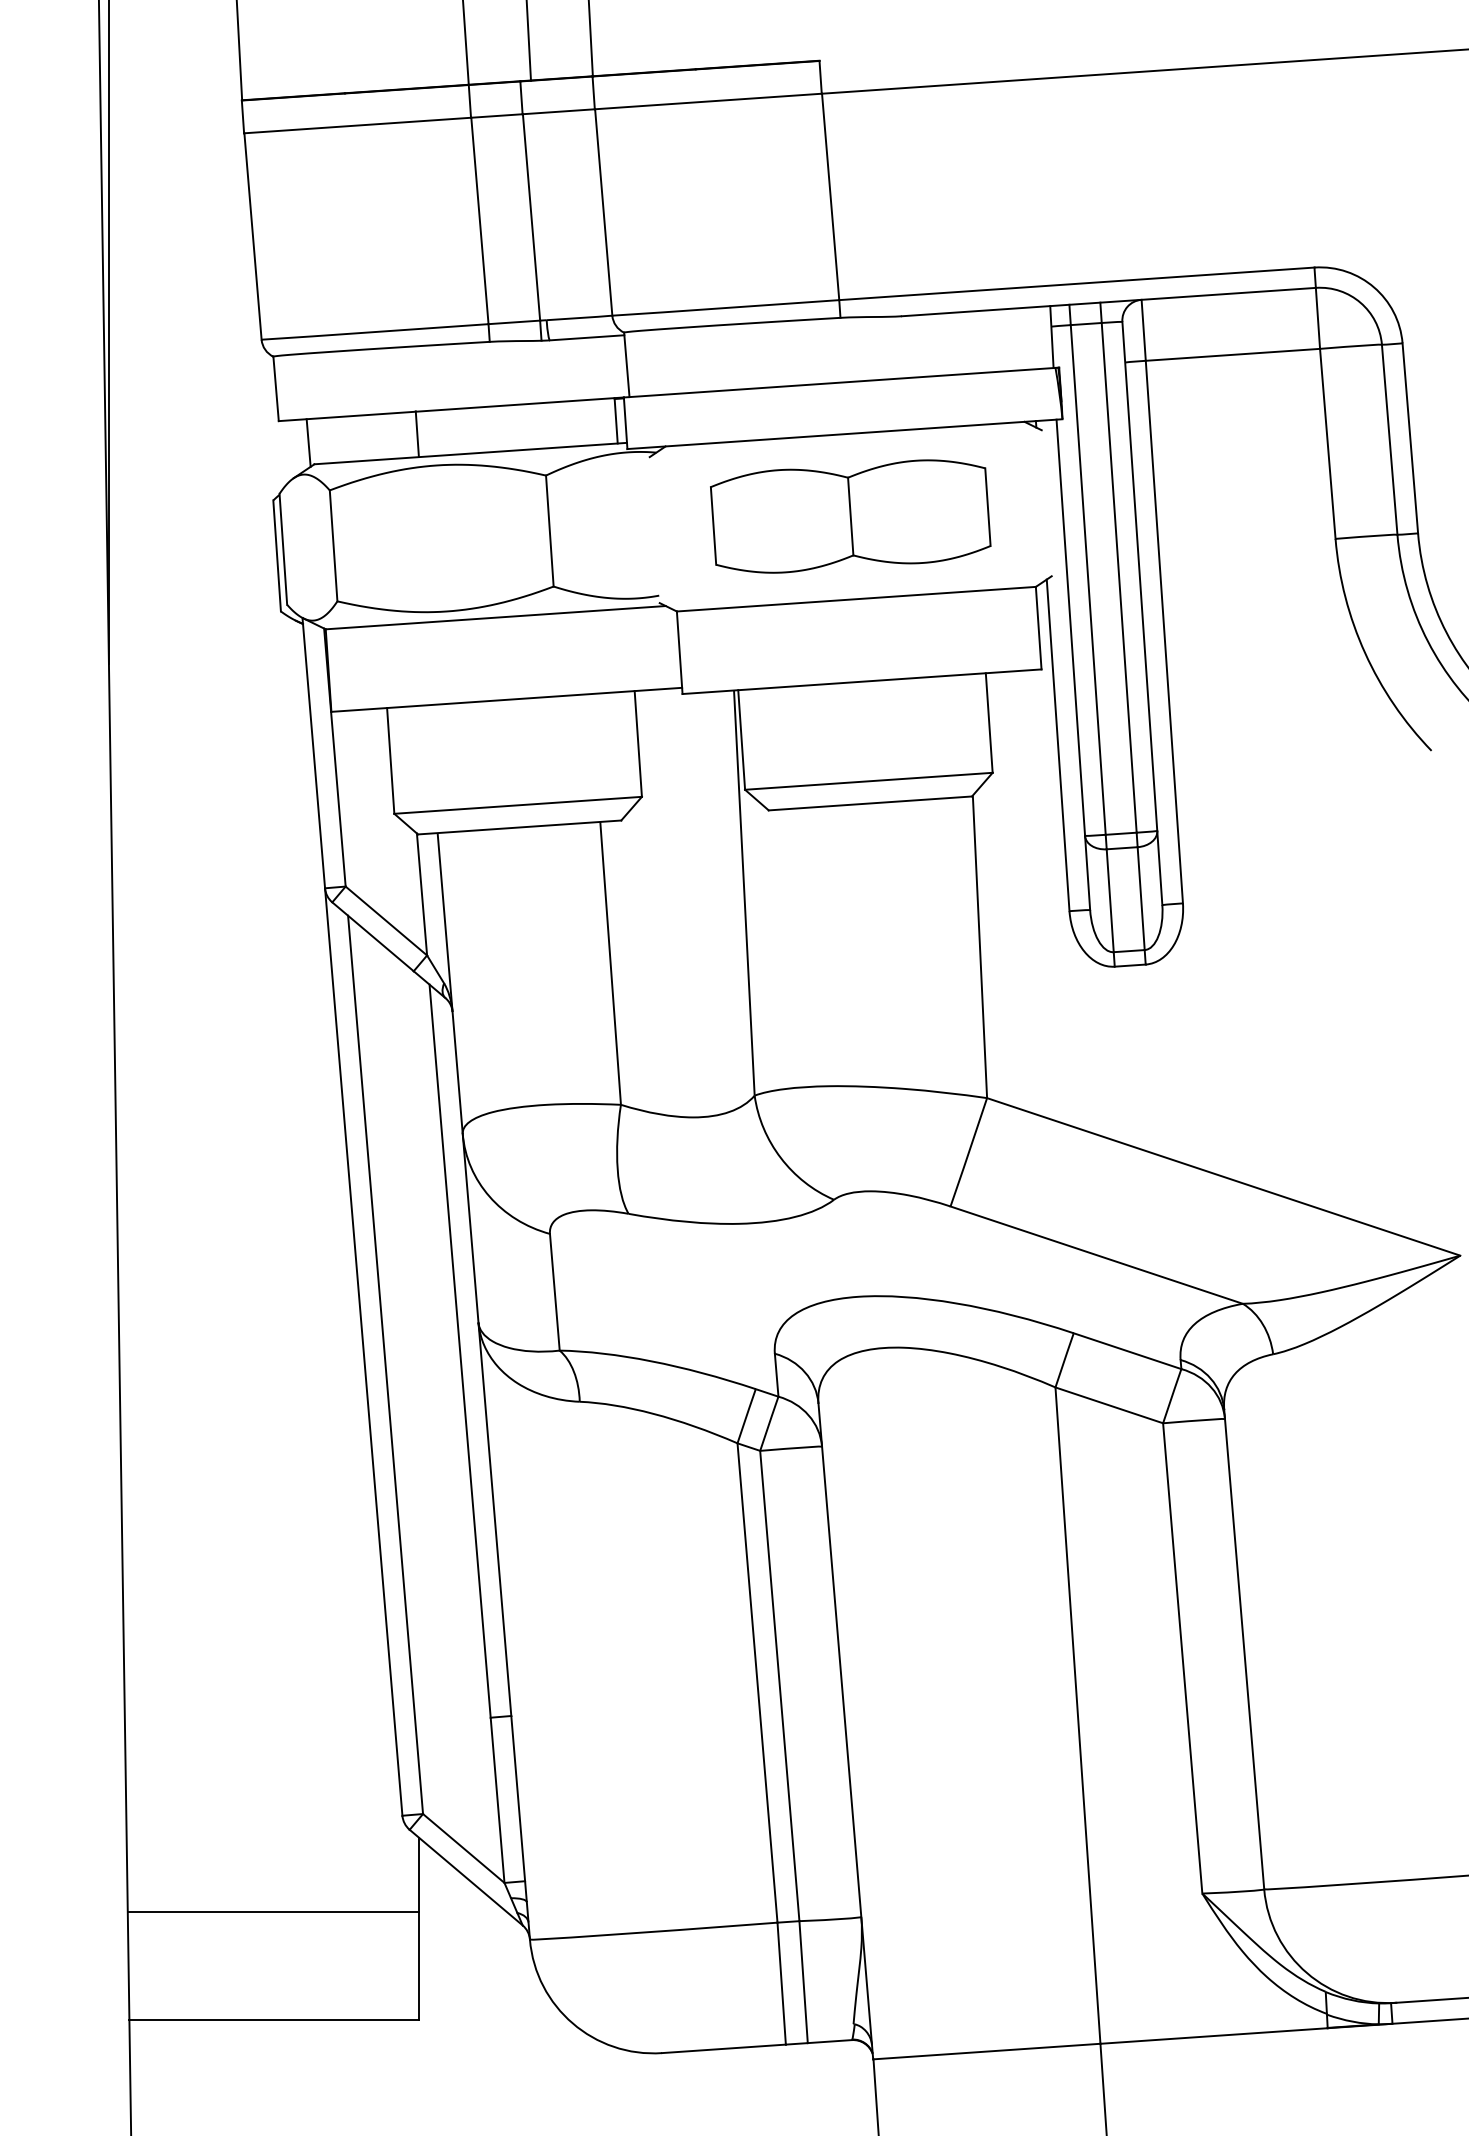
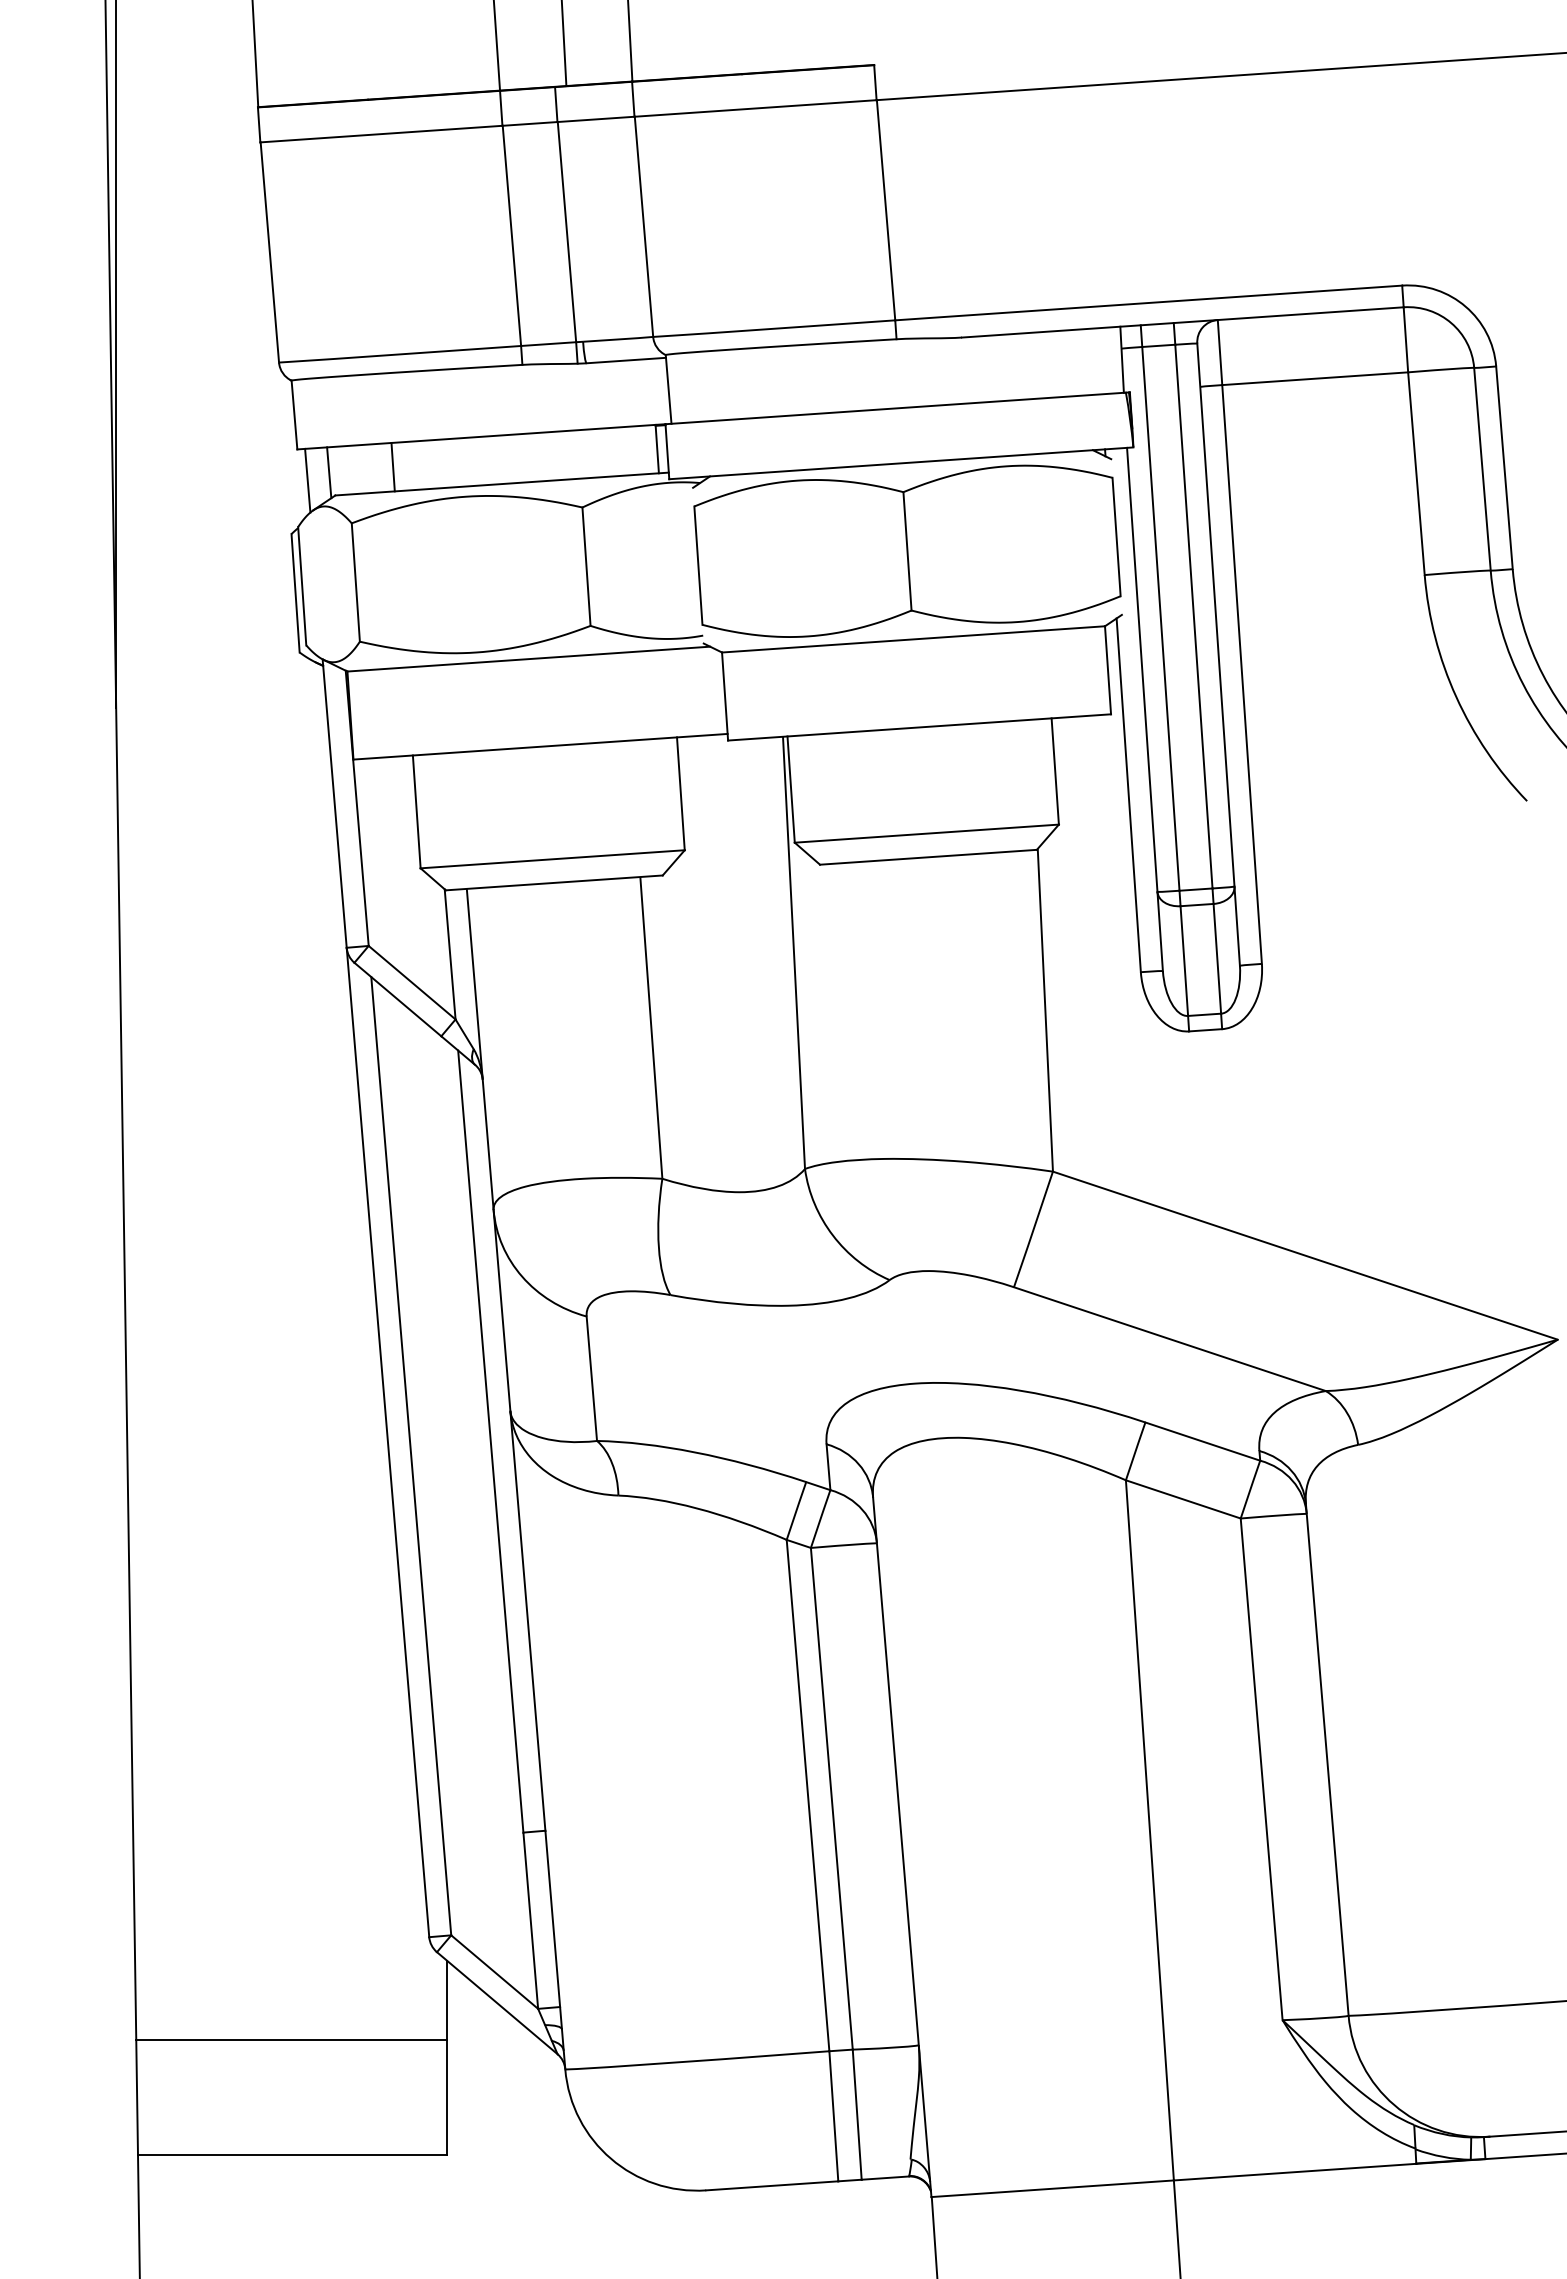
line: (416, 433) -> (392, 466), moved
line: (288, 450) -> (307, 480), added
part: (850, 515) -> (907, 550), size x1.43

